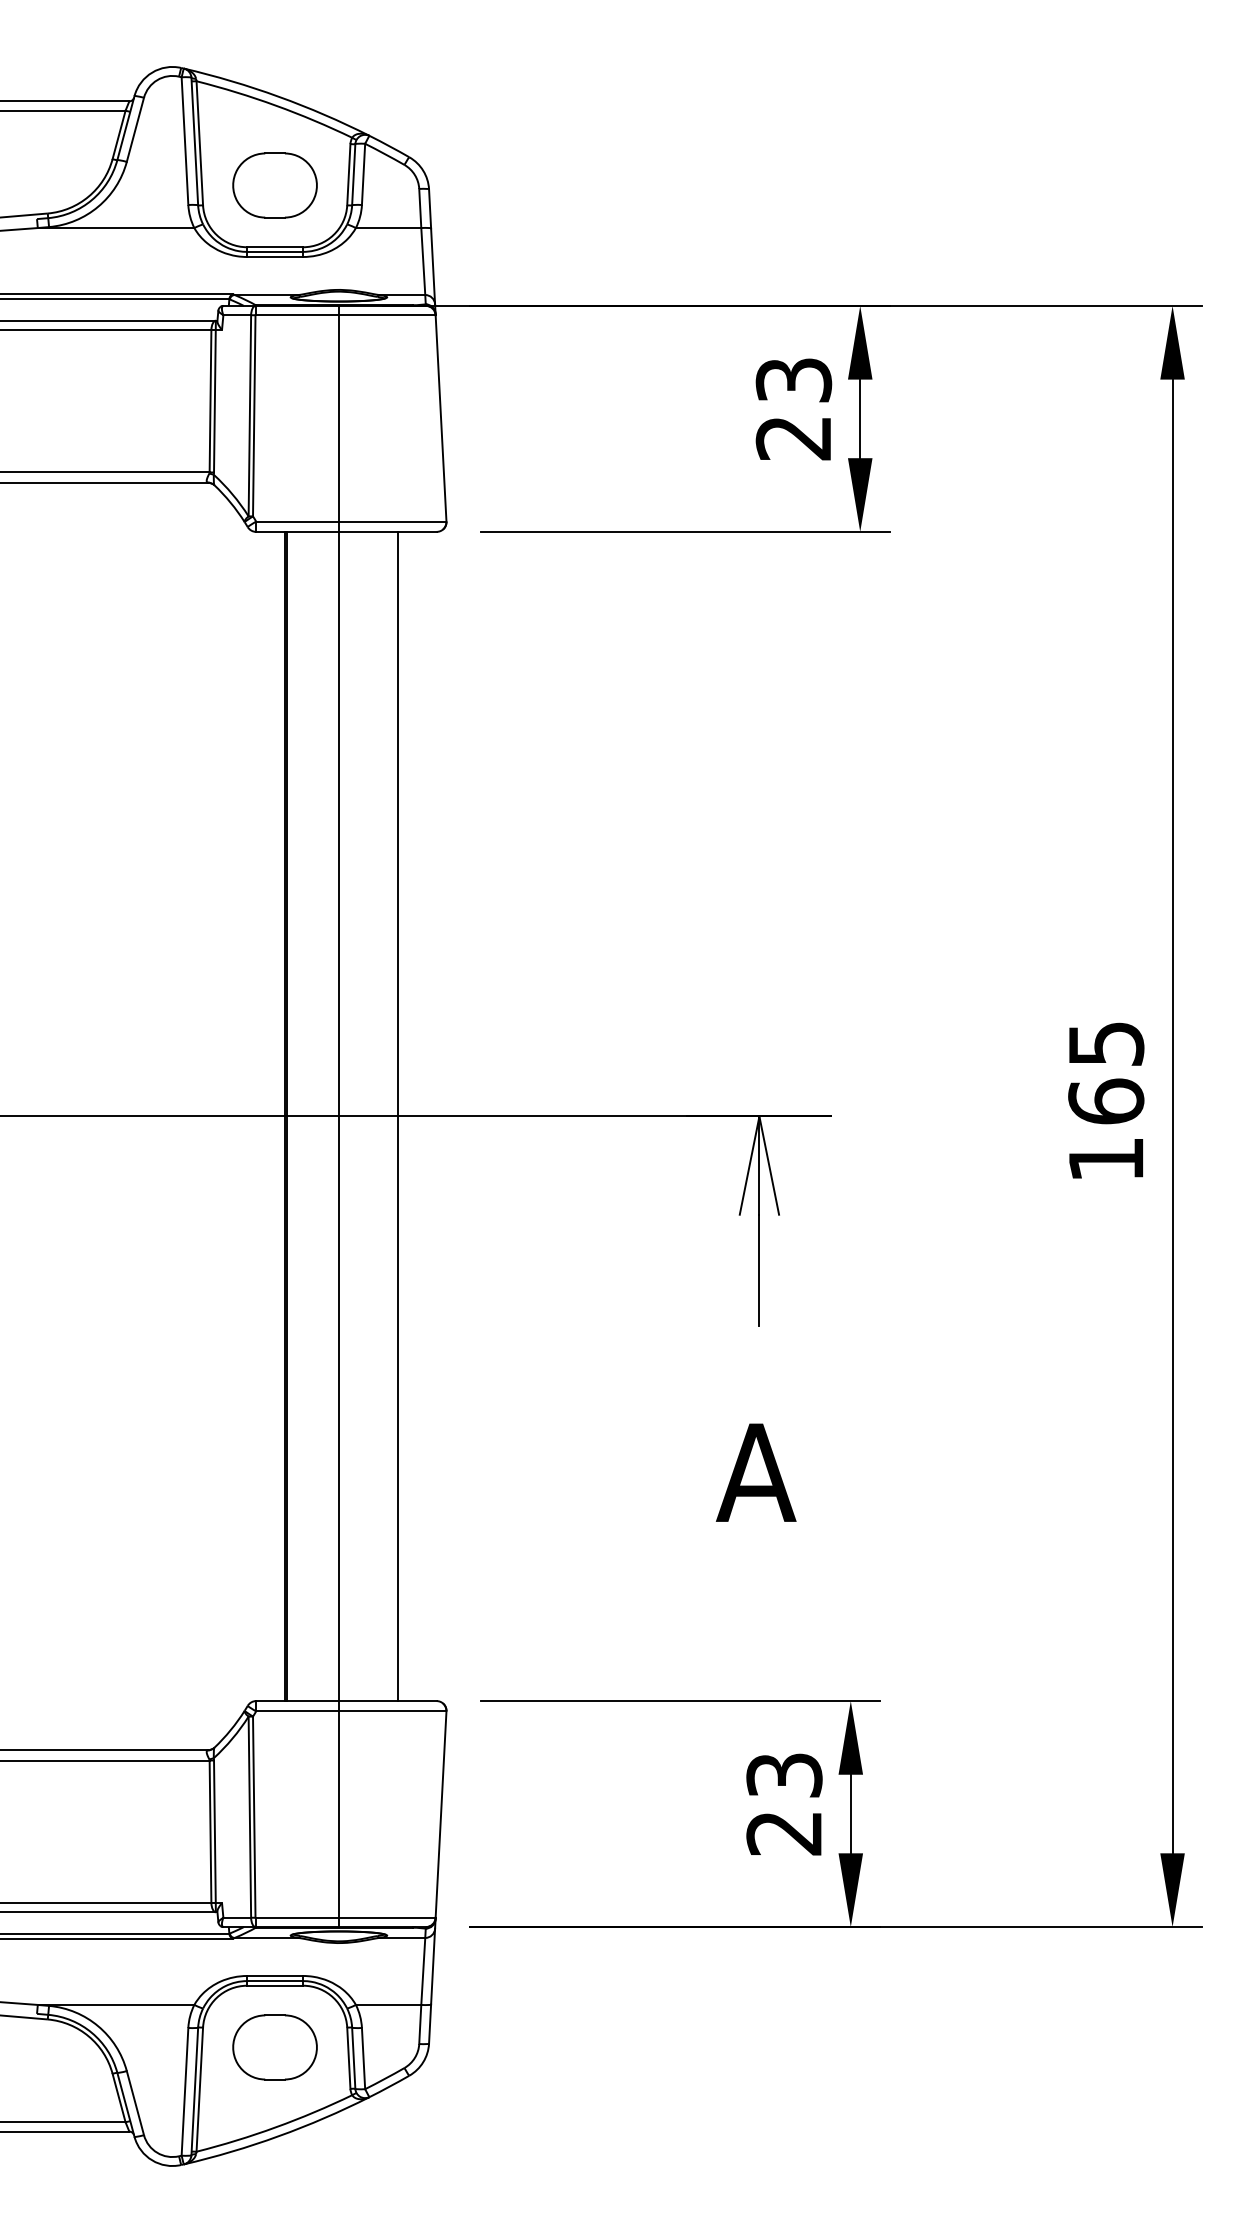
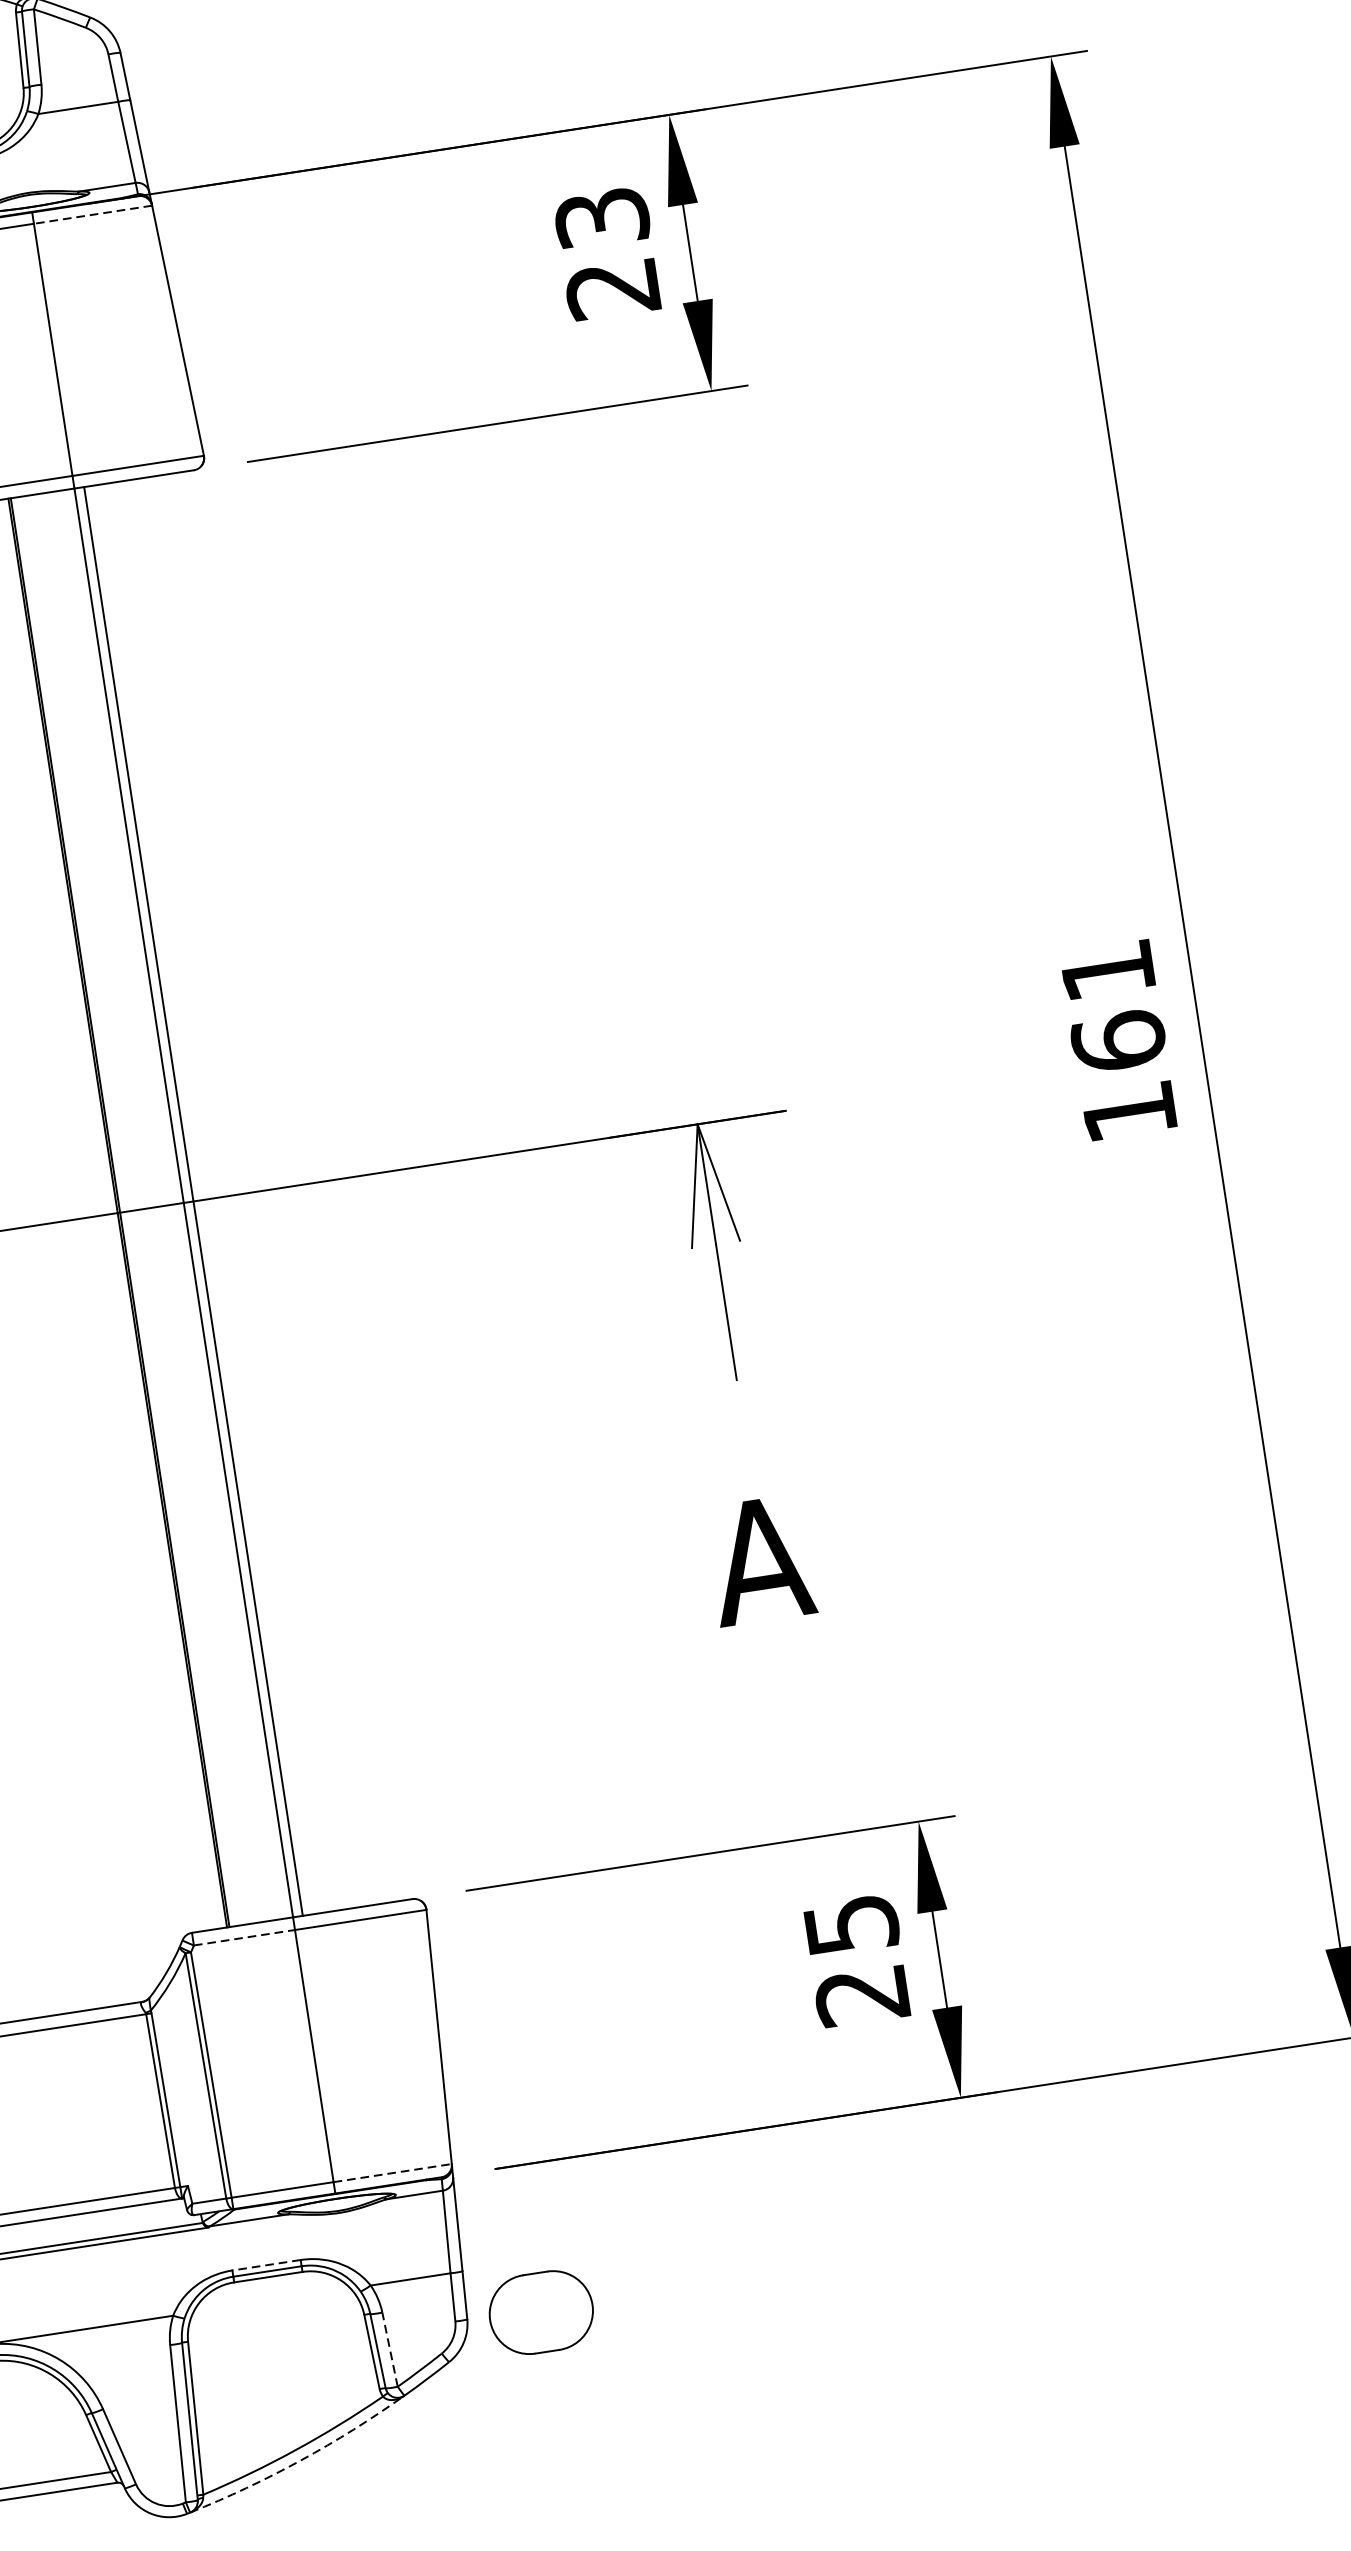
line: (386, 315) -> (92, 215), solid -> dashed
text: (1106, 1043) -> (1108, 970), 165 -> 161
line: (397, 1116) -> (193, 1201), moved
line: (298, 1711) -> (245, 1937), solid -> dashed
text: (784, 1775) -> (851, 1925), 23 -> 25
line: (387, 1917) -> (392, 2172), solid -> dashed
line: (275, 1975) -> (266, 2264), solid -> dashed
part: (274, 2047) -> (540, 2312), moved
line: (363, 2058) -> (389, 2349), solid -> dashed
arc: (278, 2136) -> (300, 2460), solid -> dashed

